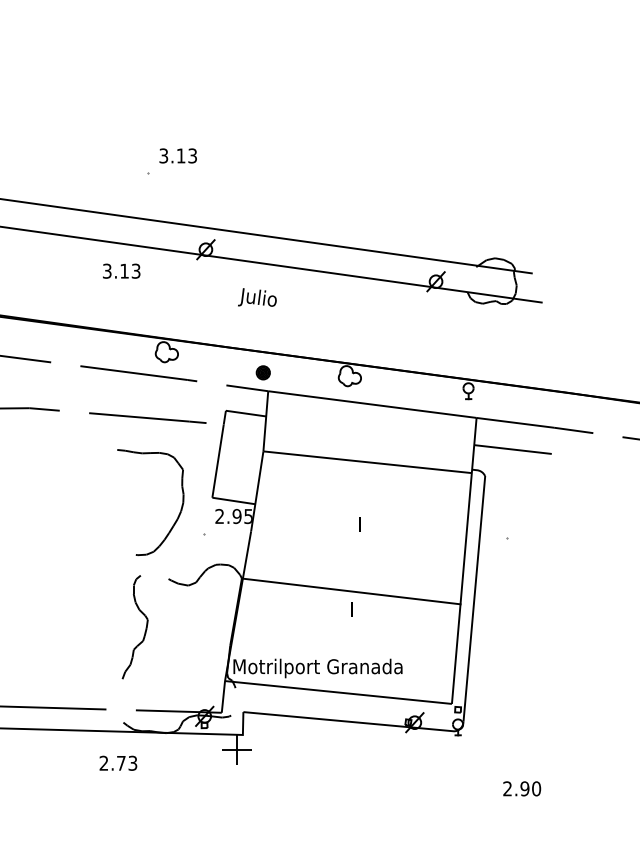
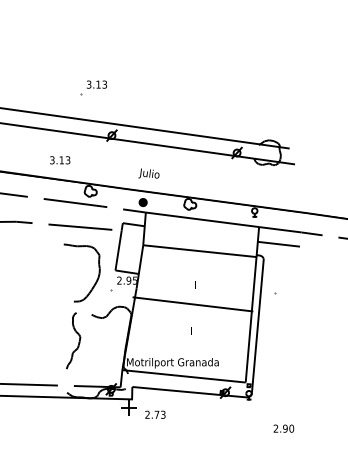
text: (122, 271) -> (60, 160), moved
text: (256, 297) -> (148, 173), moved
line: (350, 591) -> (192, 304), moved
text: (118, 762) -> (155, 414), moved

